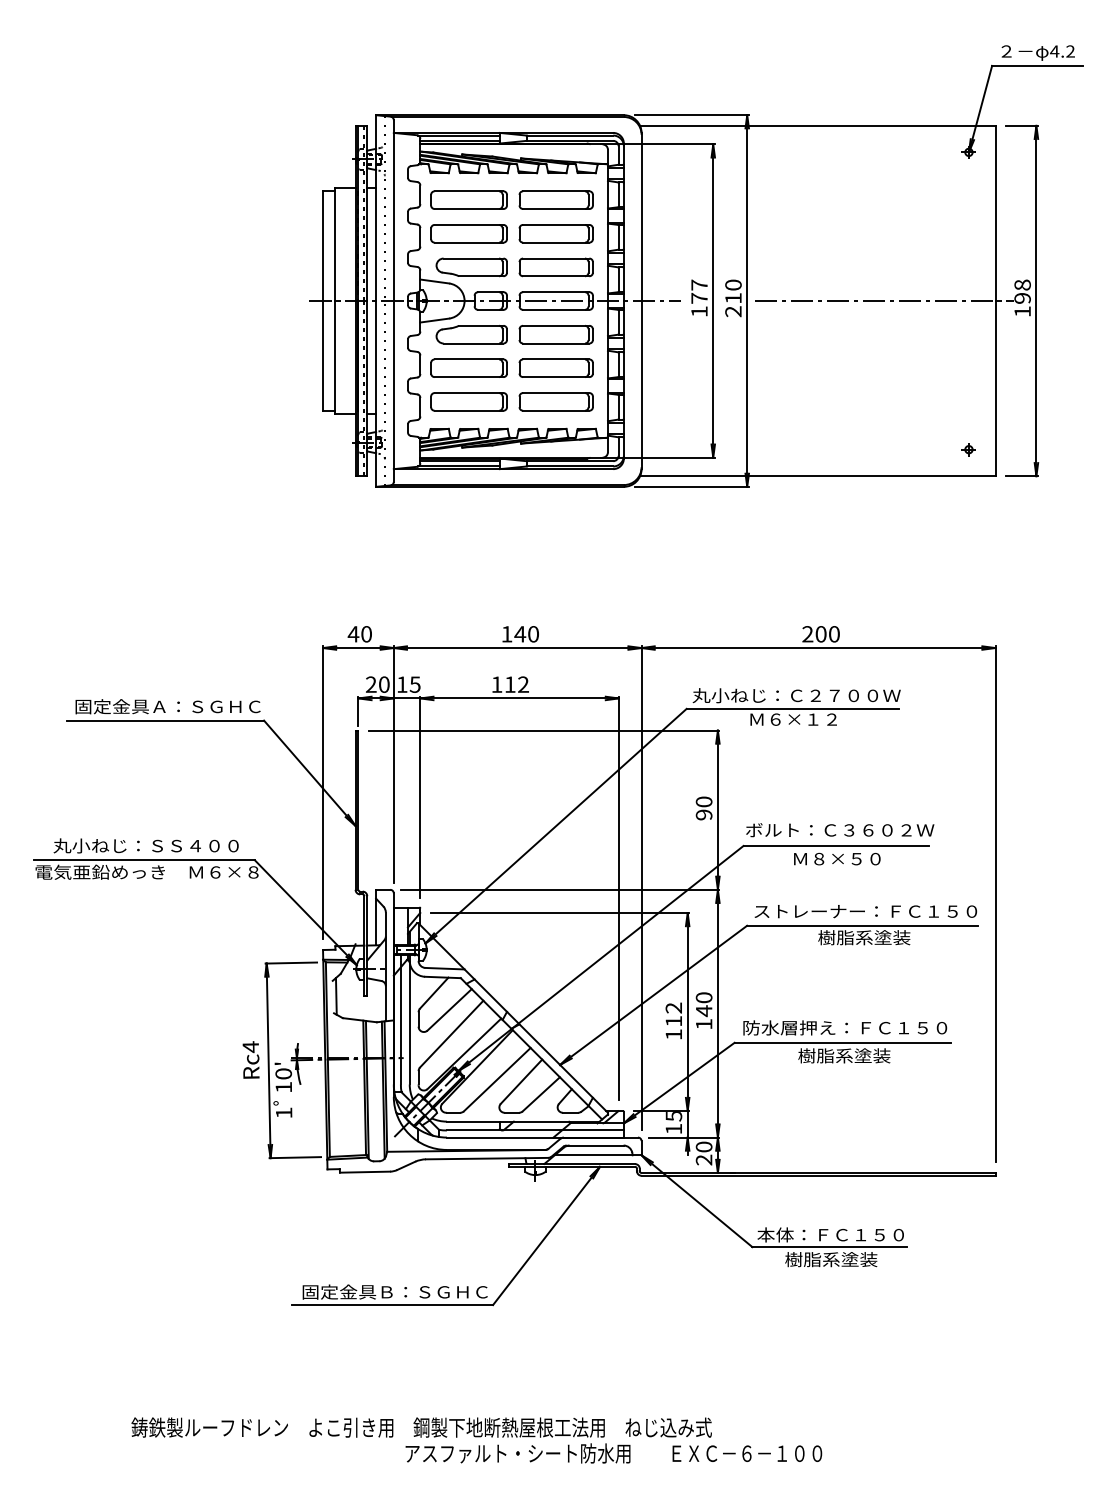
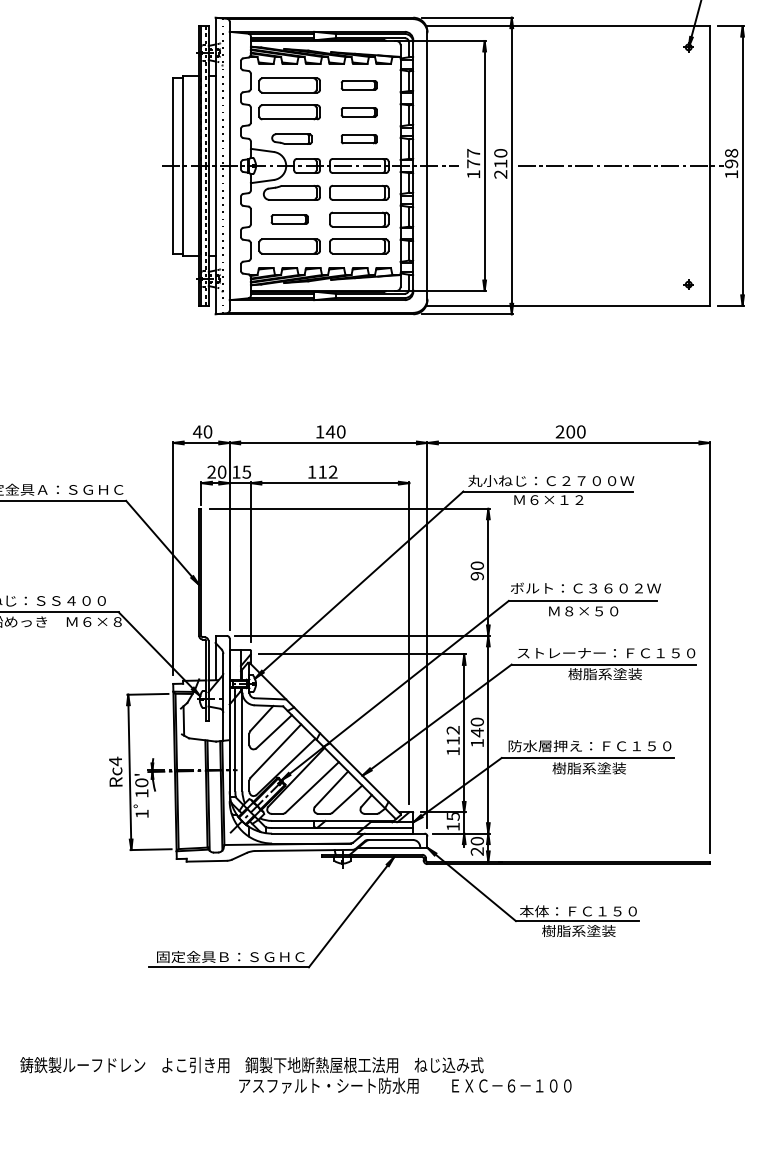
part: (555, 199) -> (358, 84), size x0.6
part: (555, 233) -> (358, 112), size x0.6
part: (471, 267) -> (291, 139), size x0.7
part: (555, 267) -> (358, 139), size x0.6
part: (468, 367) -> (289, 219), size x0.6

